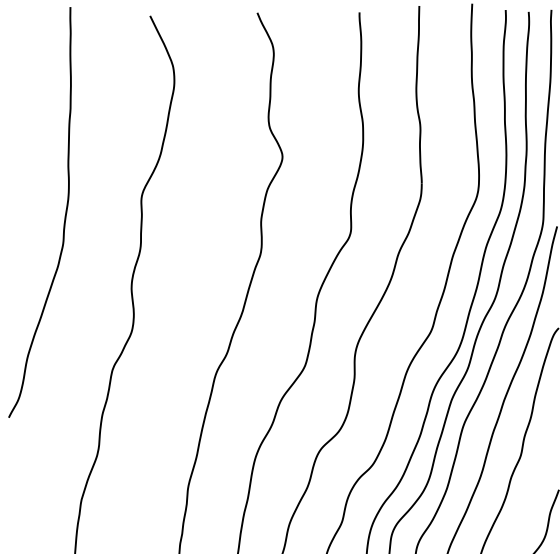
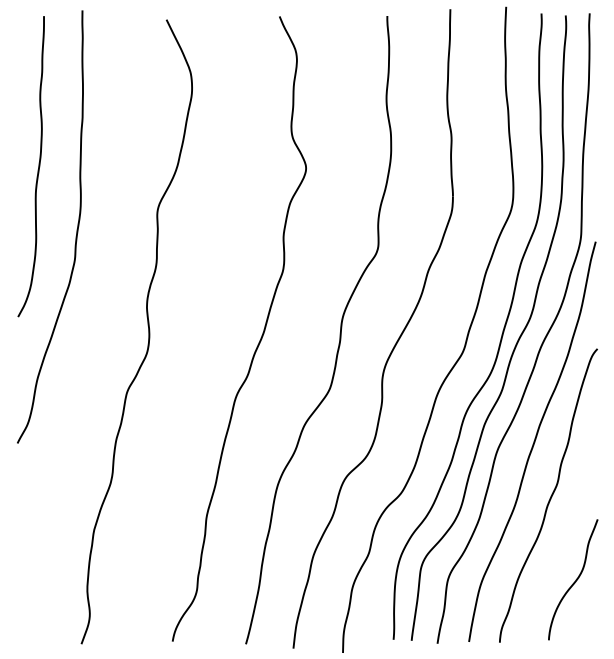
curve: (27, 157) -> (37, 169), added

